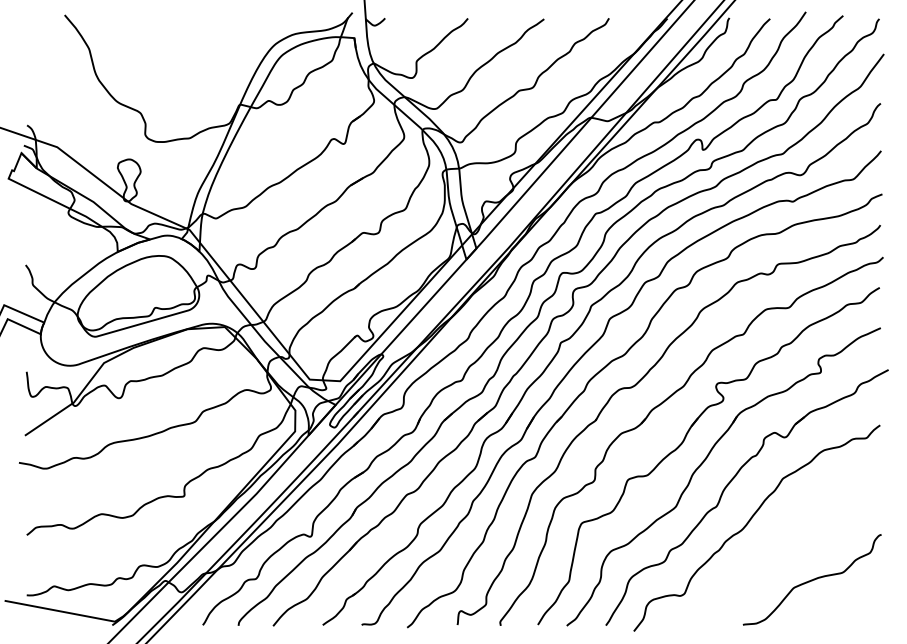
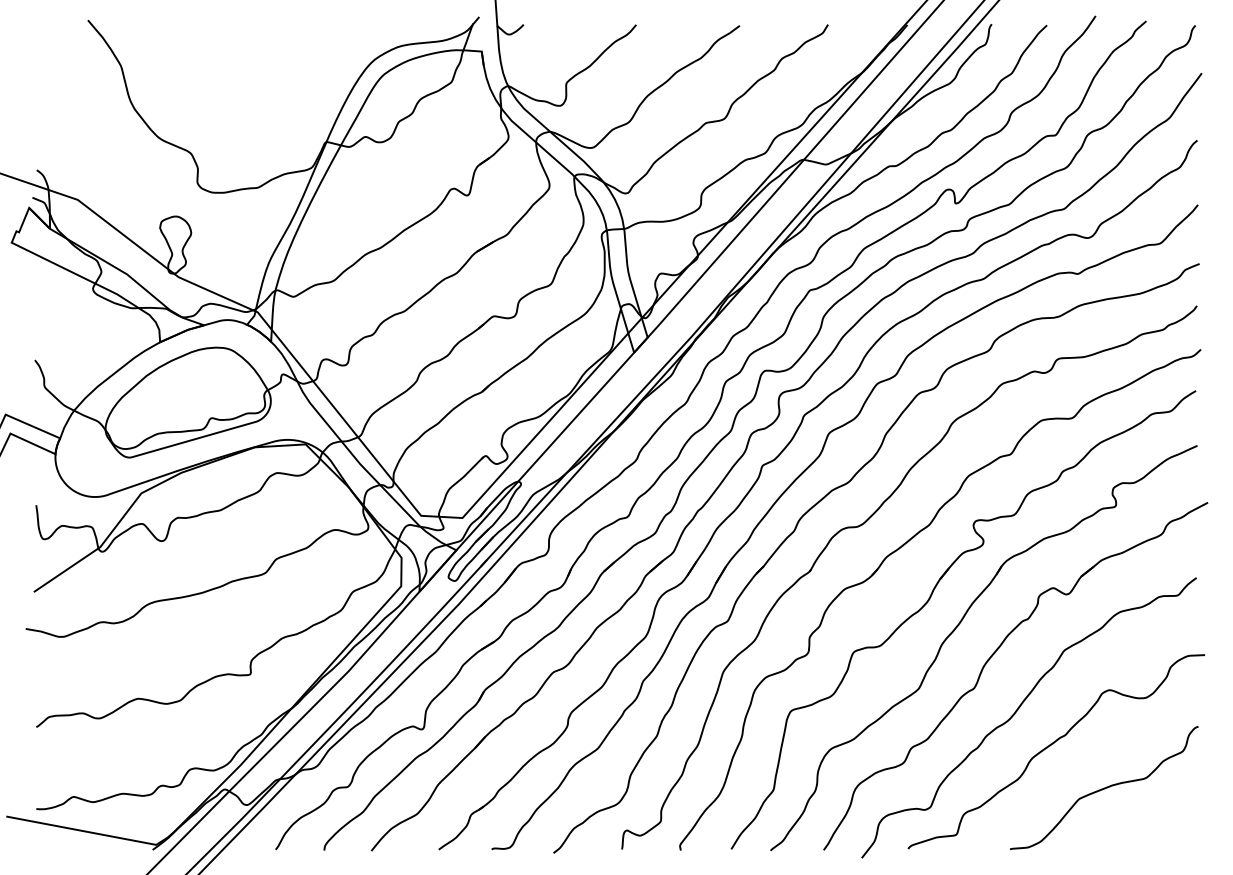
curve: (774, 548) -> (1052, 745), added

